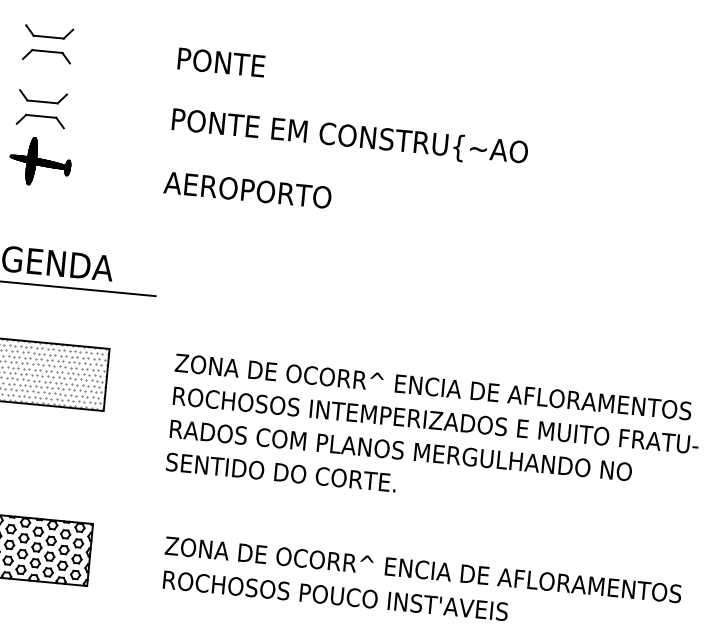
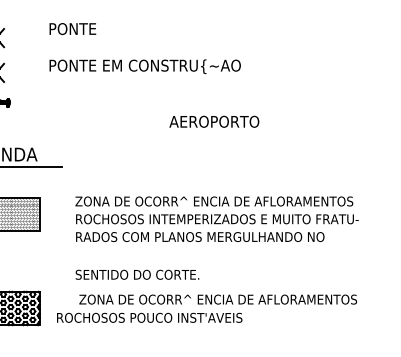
text: (220, 61) -> (72, 28), moved
text: (348, 137) -> (144, 66), moved
text: (248, 189) -> (214, 121), moved
text: (281, 471) -> (137, 274), moved
text: (335, 595) -> (149, 317), moved

